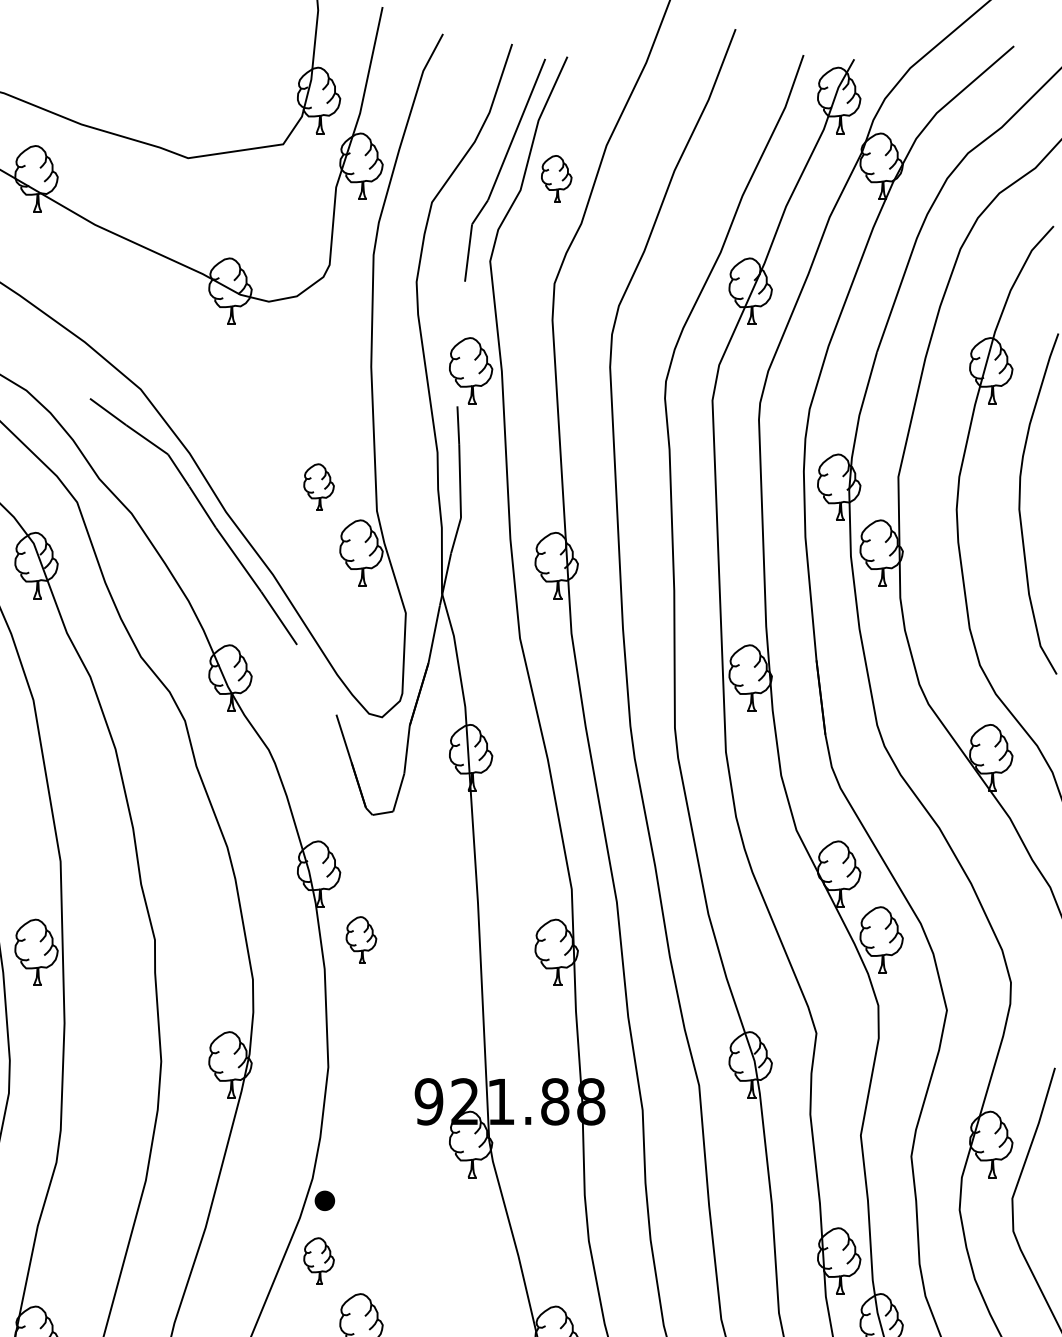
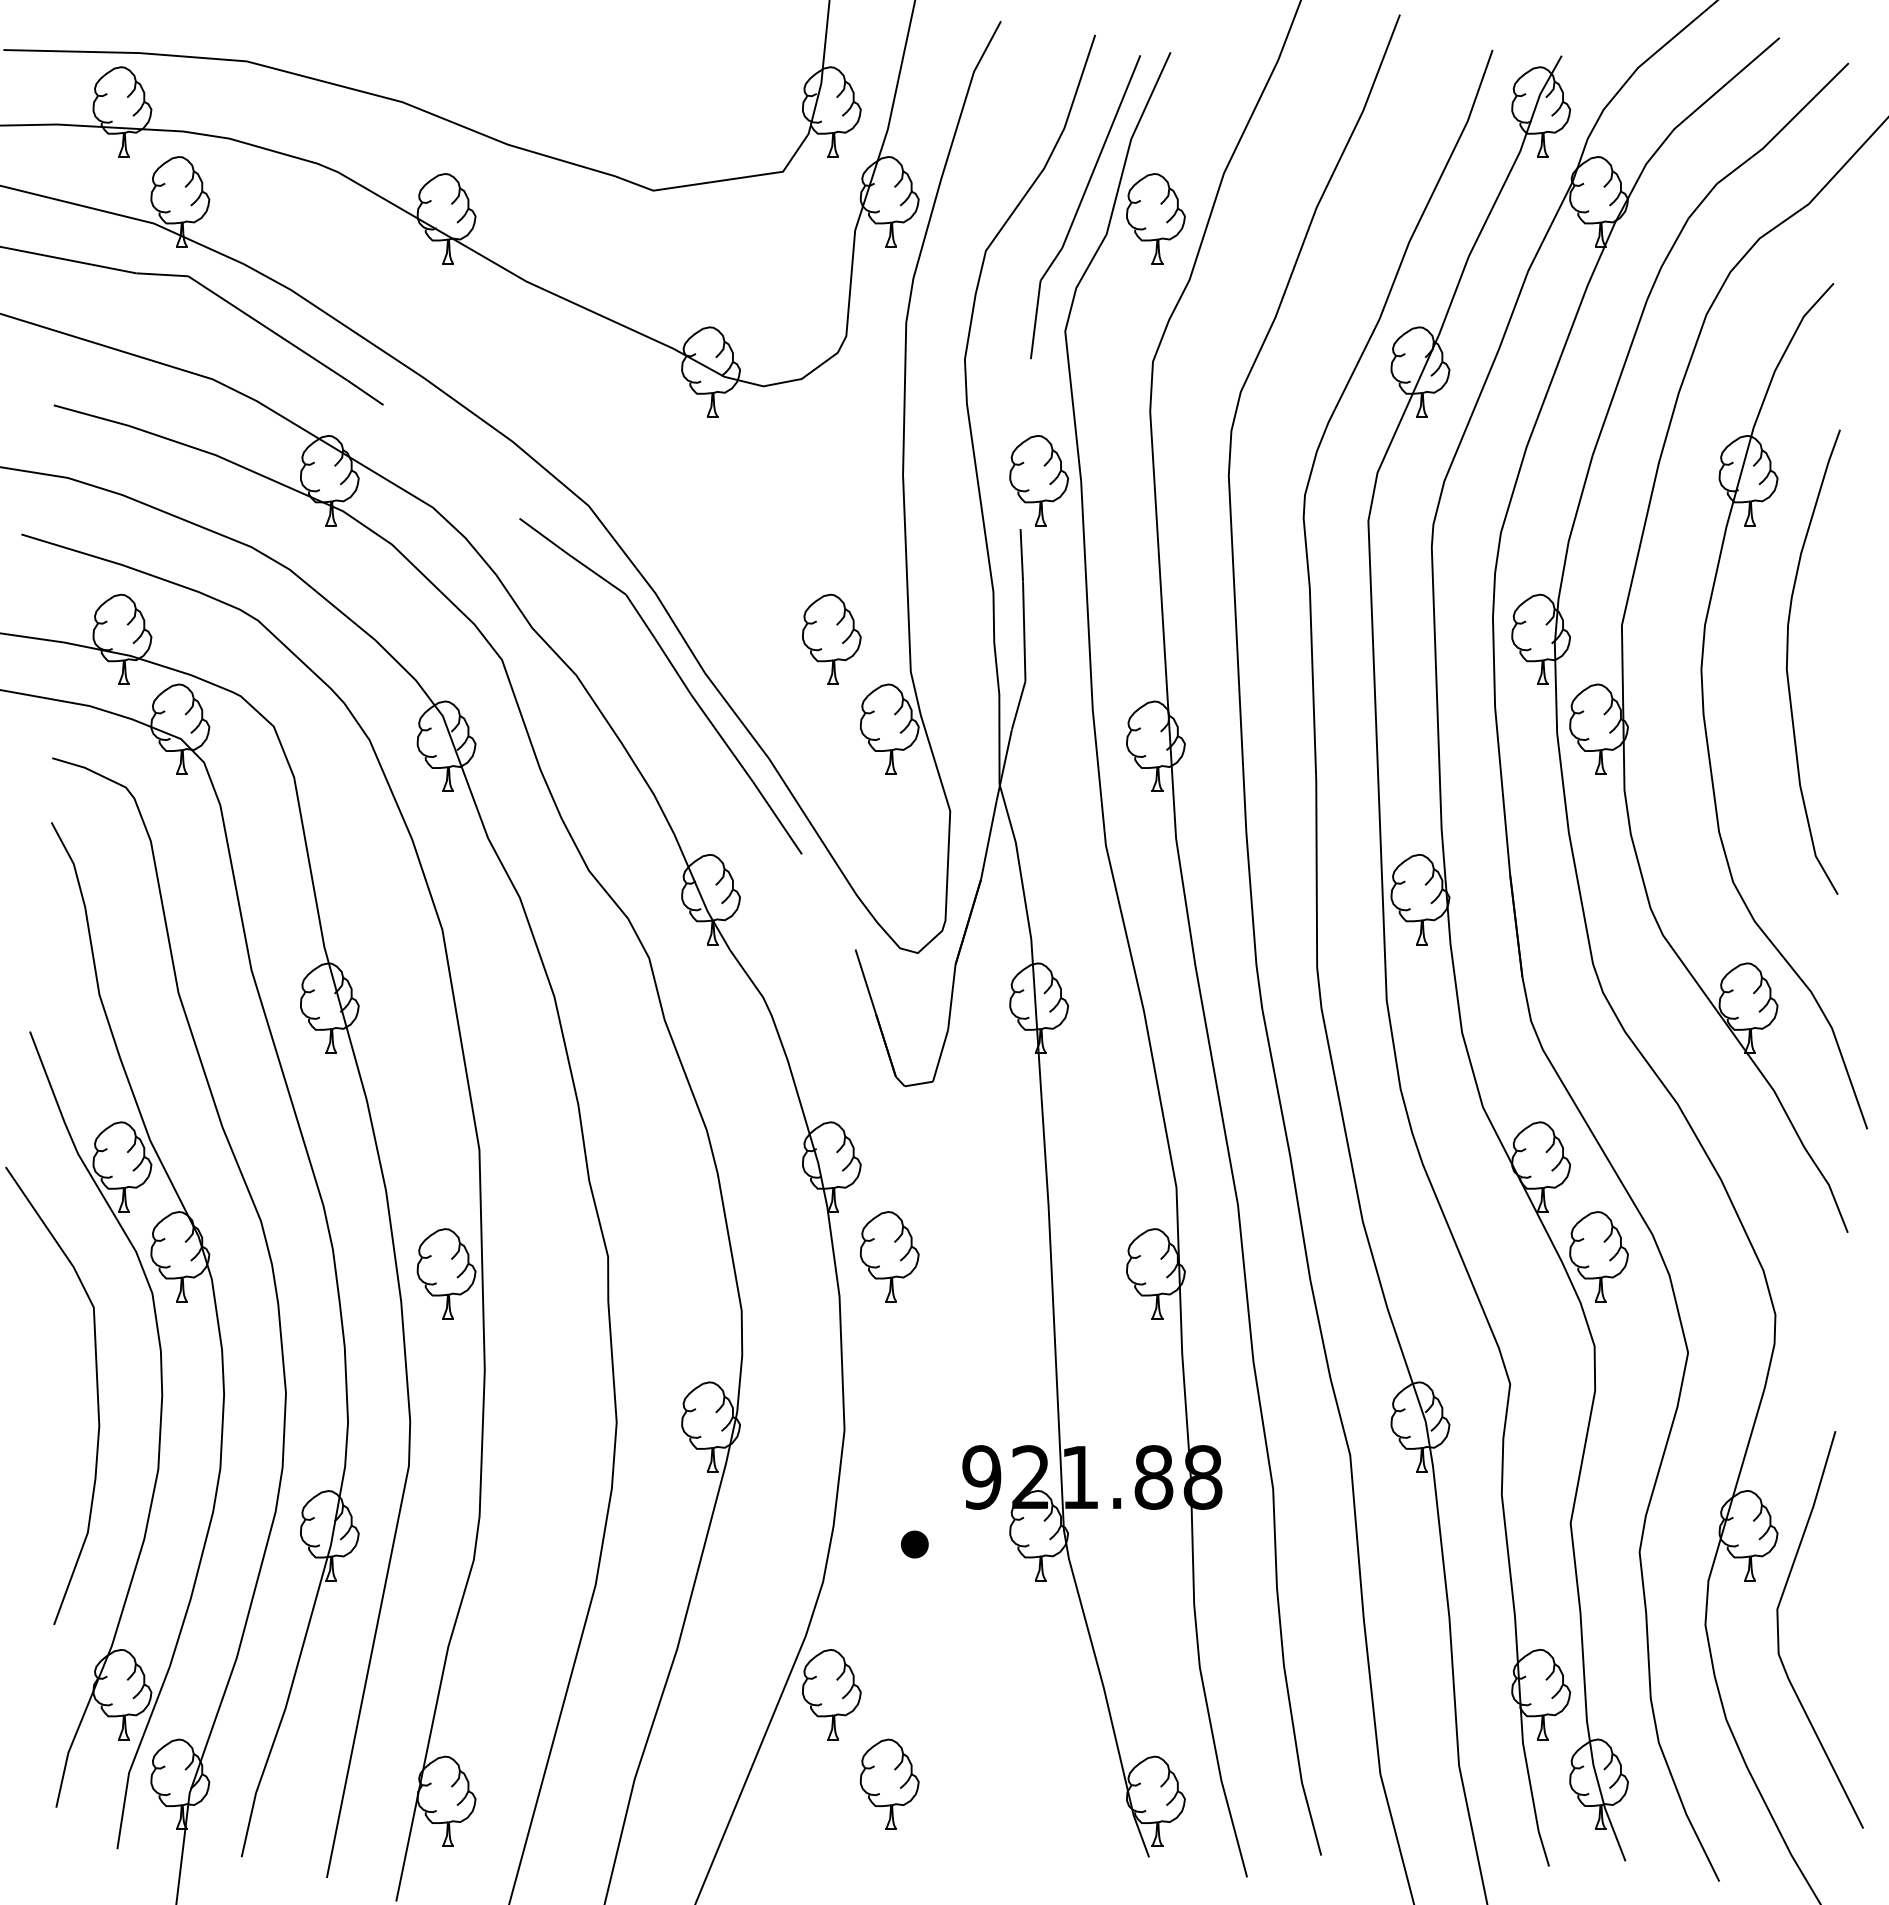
part: (556, 178) -> (1155, 218), size x1.43
part: (318, 486) -> (831, 638), size x1.43
part: (361, 939) -> (889, 1256), size x1.43
part: (324, 1200) -> (914, 1544), moved
part: (318, 1260) -> (831, 1694), size x1.43

